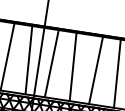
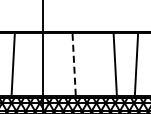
line: (28, 59) -> (32, 63), removed
line: (51, 62) -> (53, 63), removed
line: (73, 67) -> (74, 64), solid -> dashed
line: (96, 69) -> (95, 63), removed

